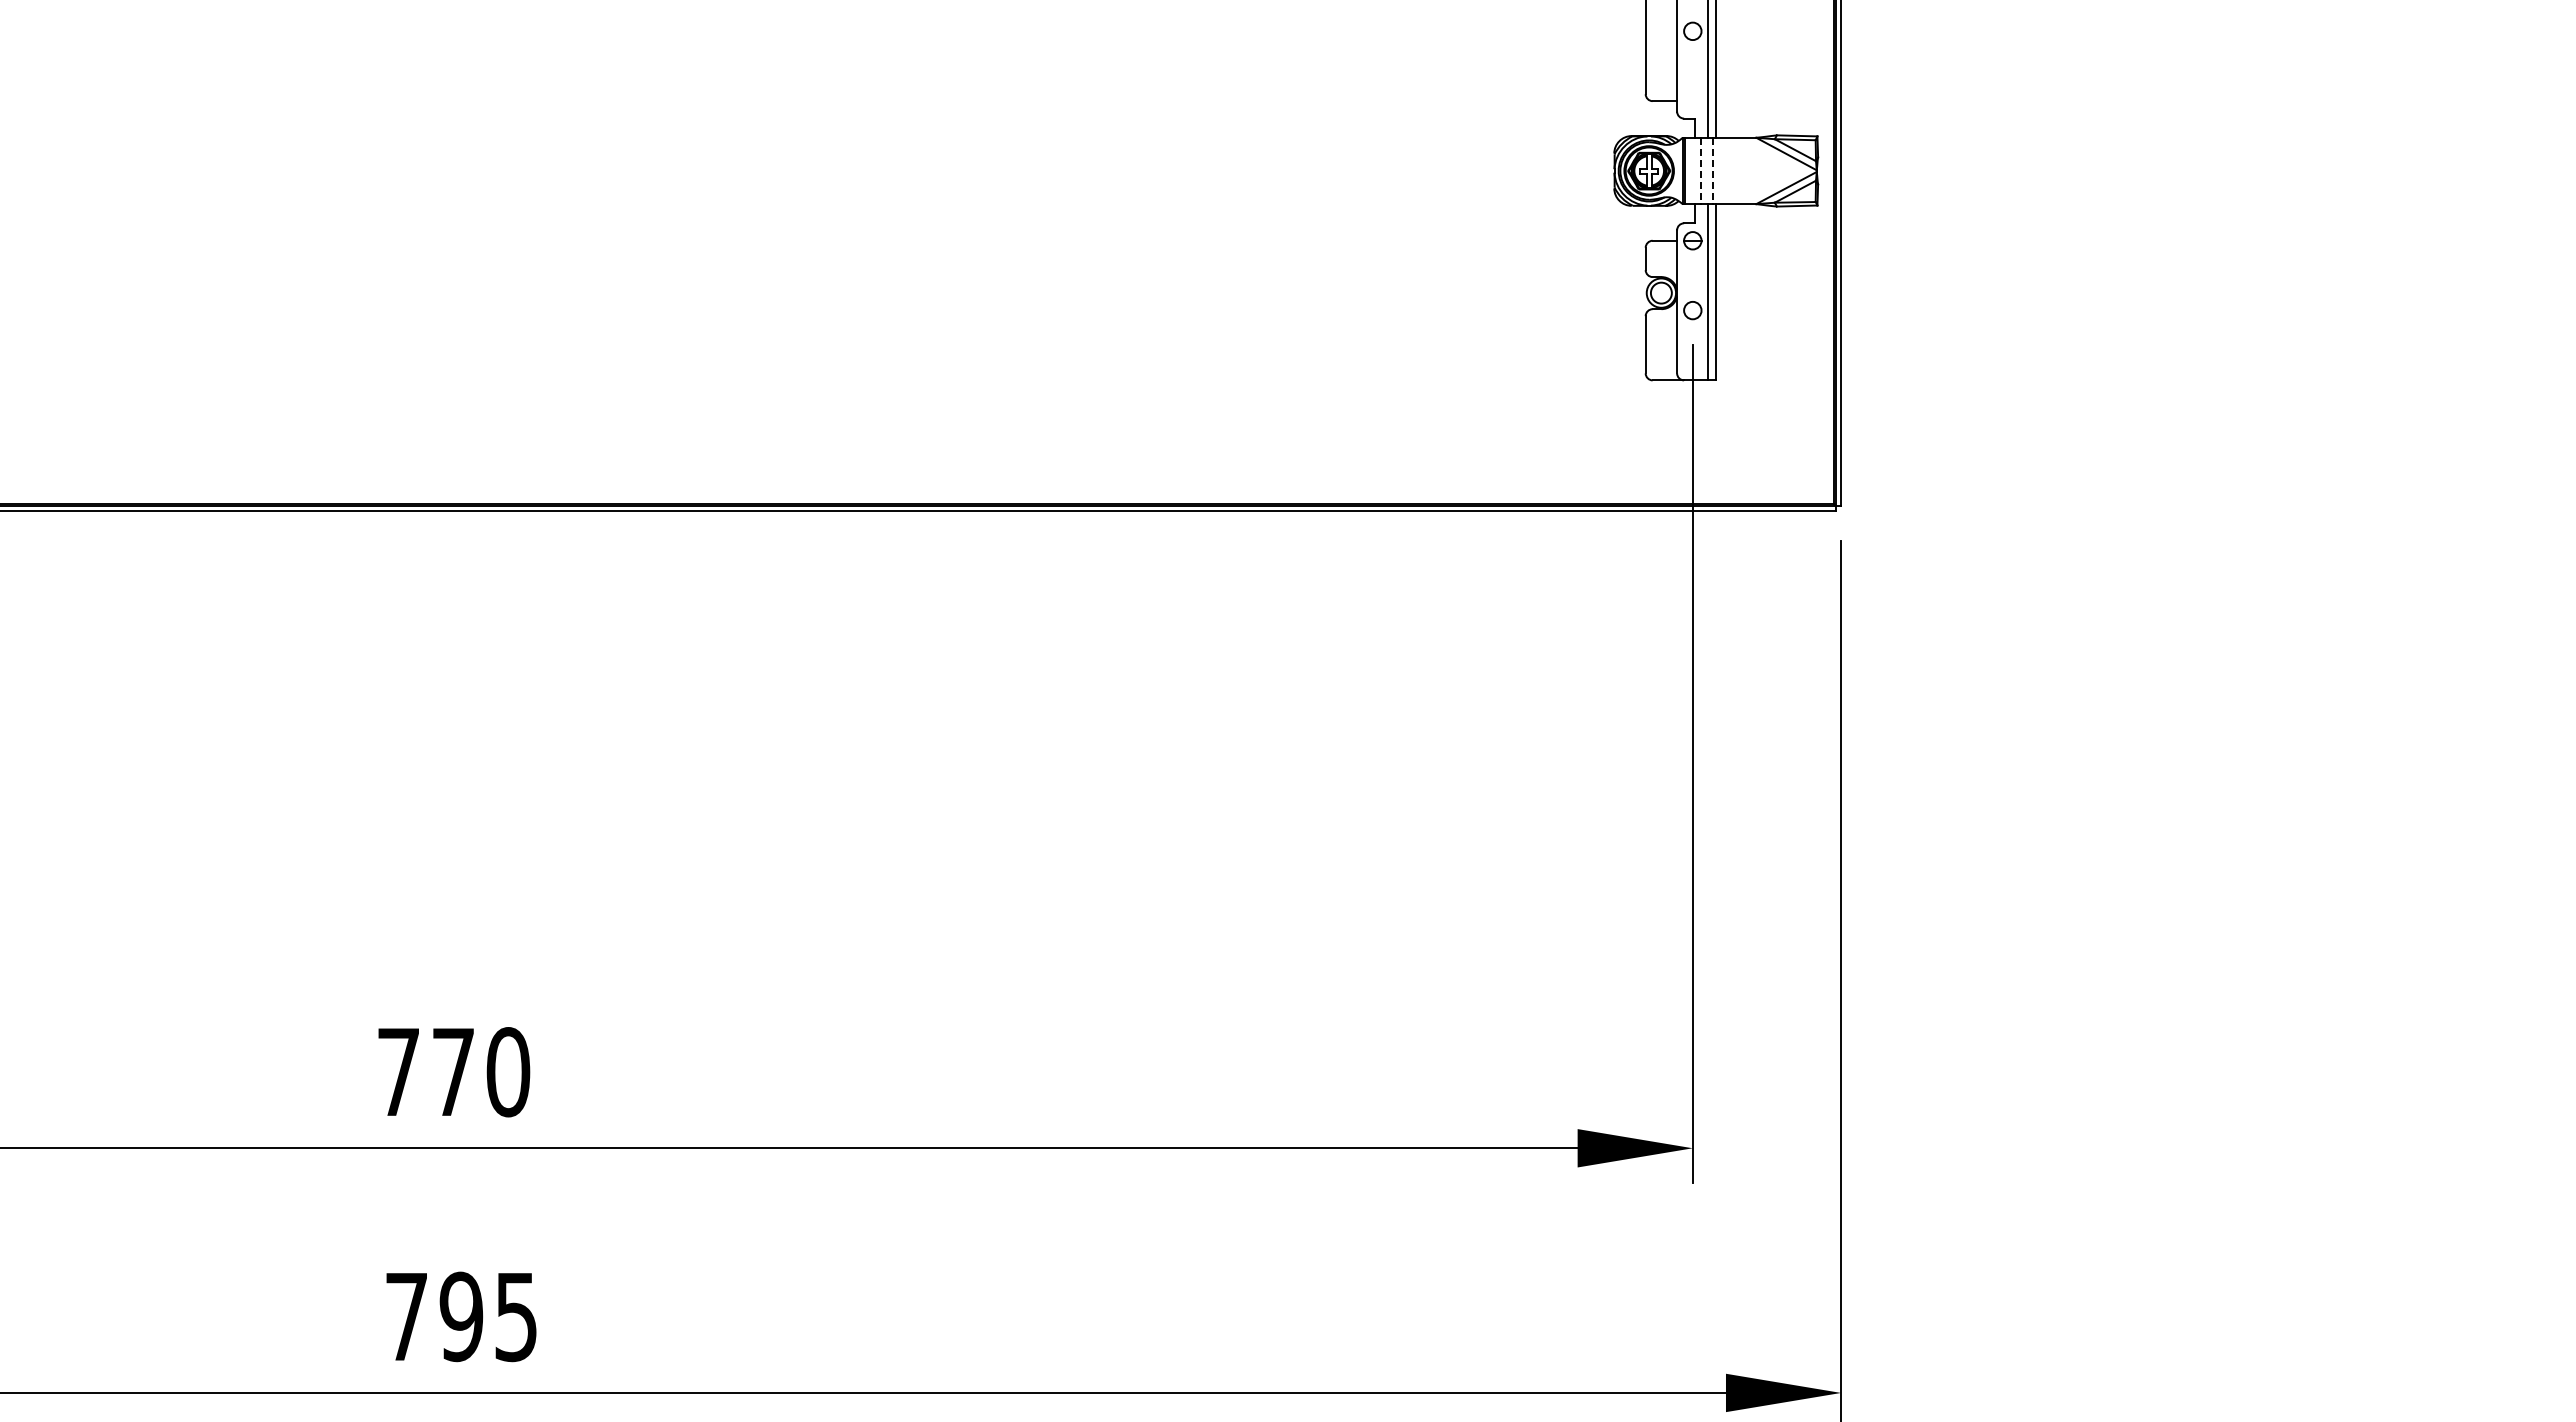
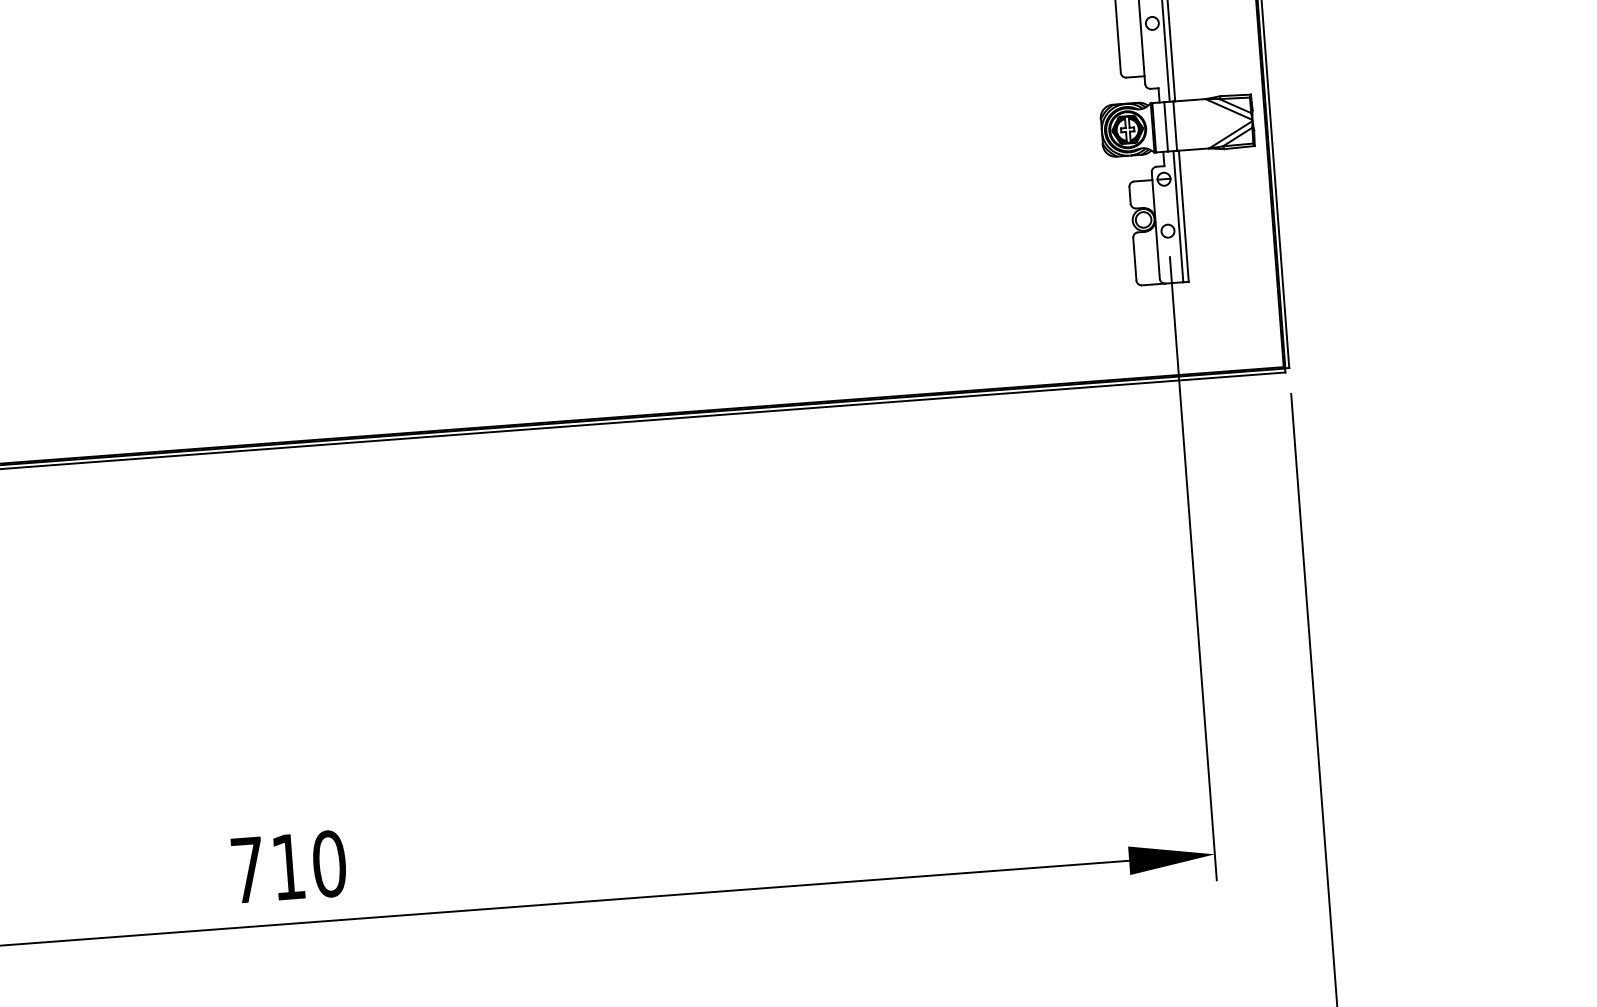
line: (1700, 171) -> (1165, 127), dashed -> solid
line: (1713, 171) -> (1175, 126), dashed -> solid
text: (453, 1071) -> (288, 866), 770 -> 710

